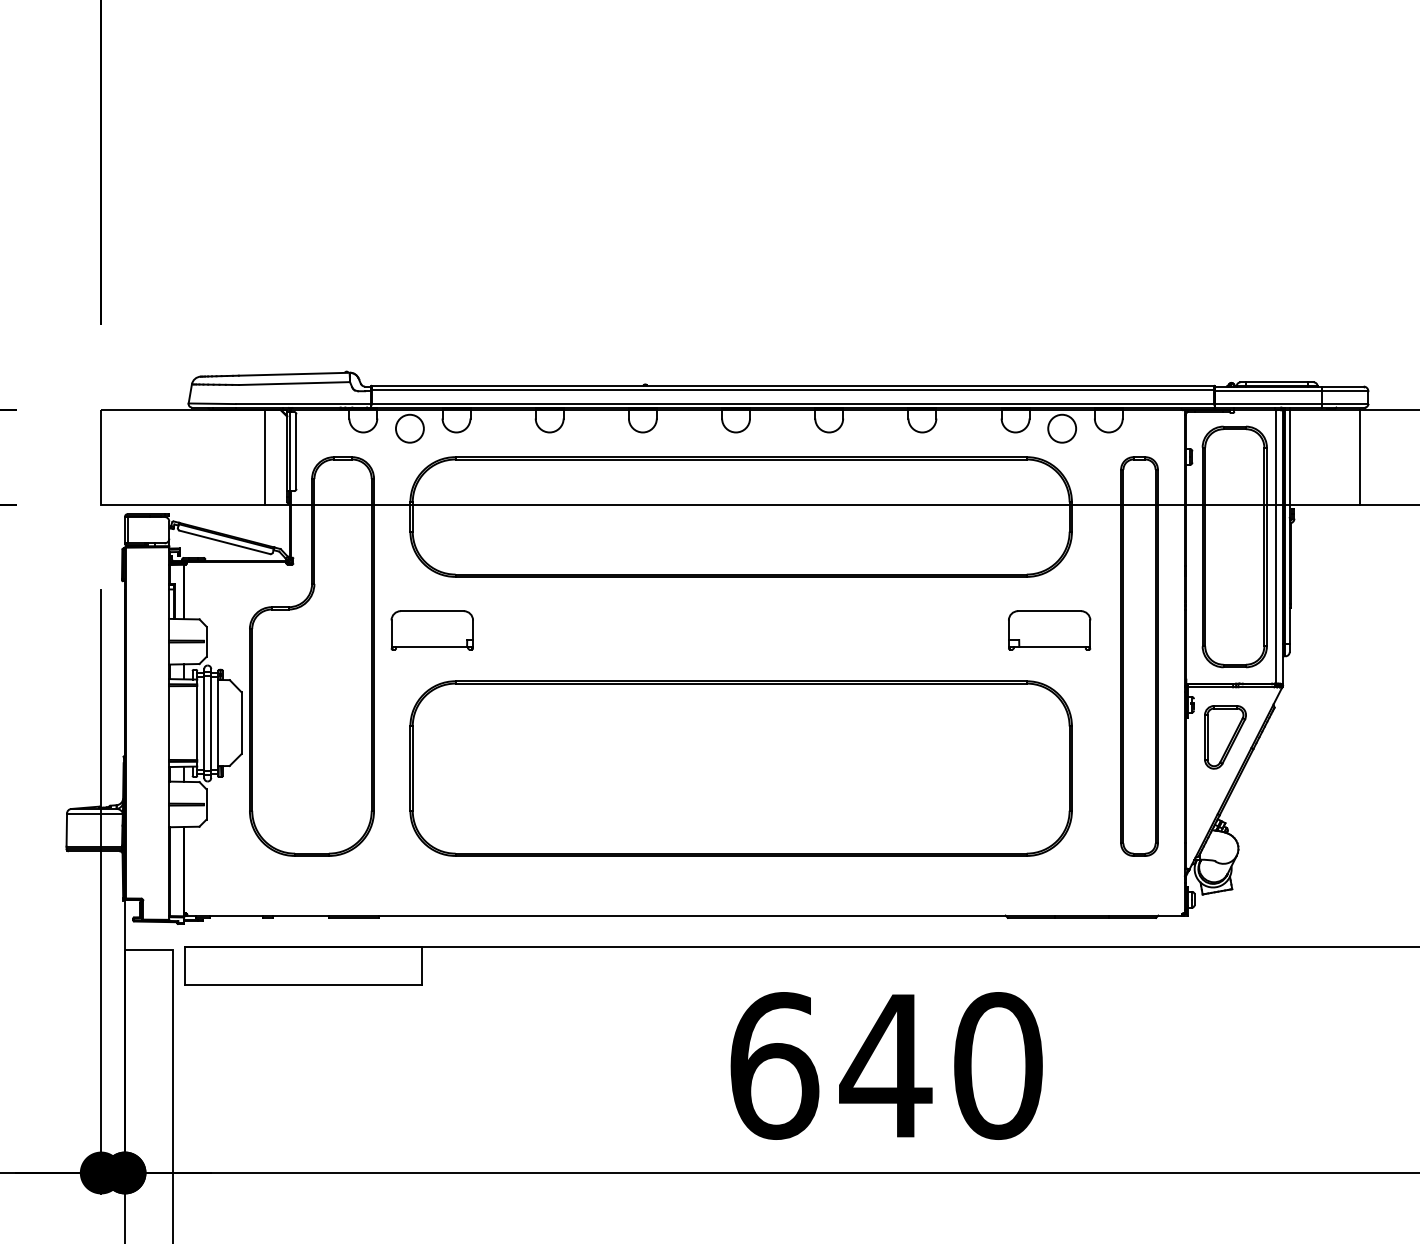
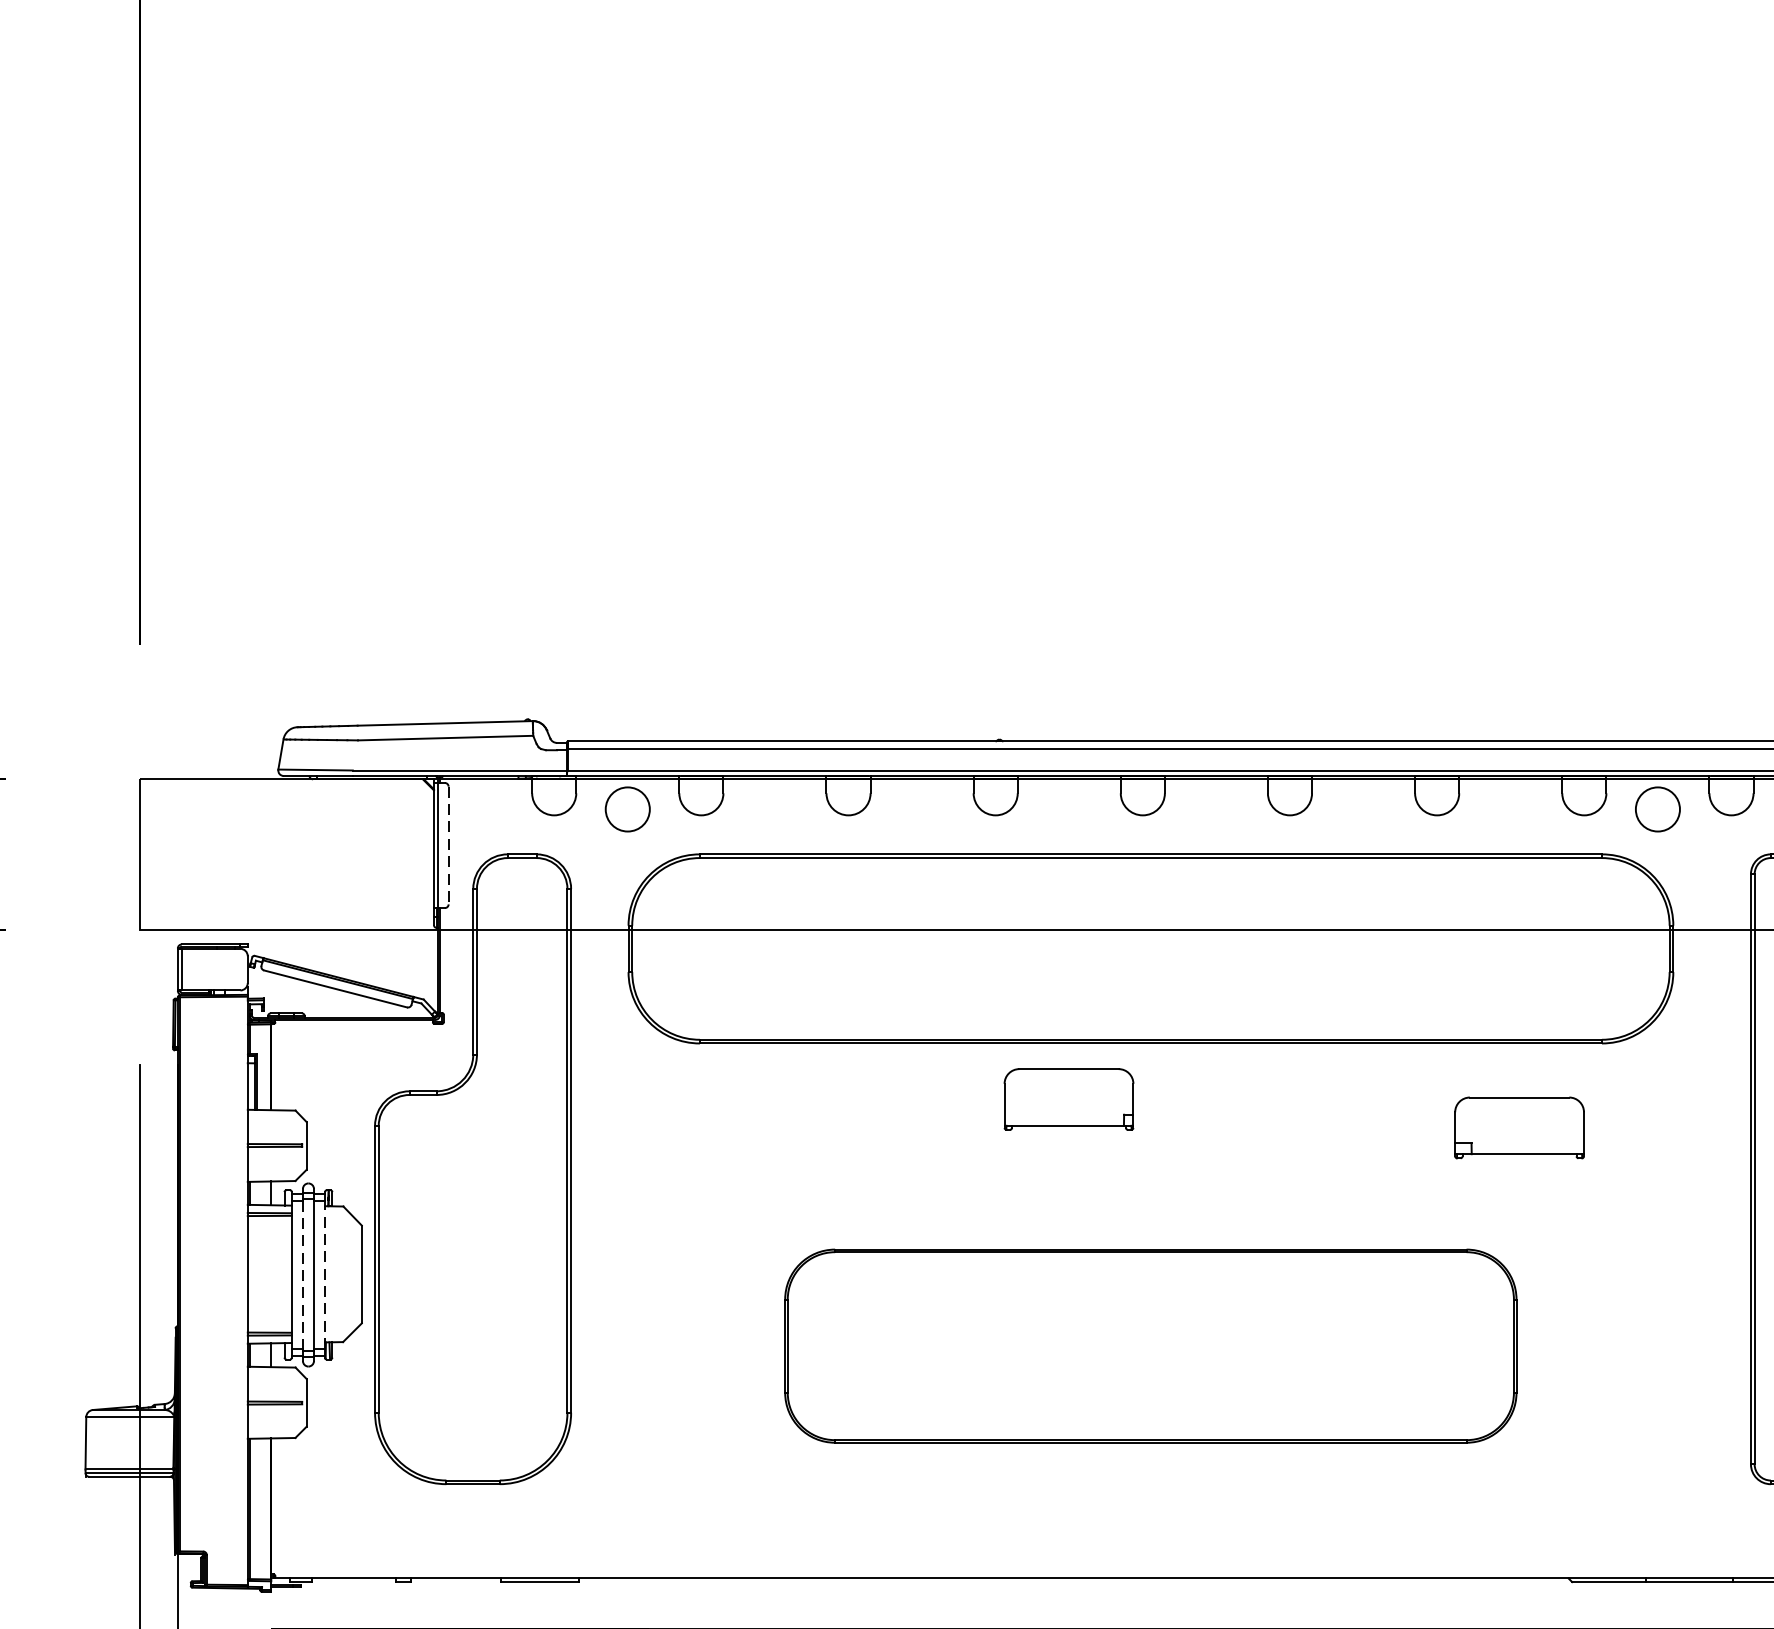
line: (296, 452) -> (448, 846), solid -> dashed
line: (265, 456) -> (399, 853), removed
part: (431, 630) -> (1067, 1099), moved
part: (1049, 630) -> (1519, 1128), moved
line: (204, 723) -> (303, 1274), solid -> dashed
line: (218, 723) -> (325, 1274), solid -> dashed
part: (740, 768) -> (1149, 1346), size x0.7

